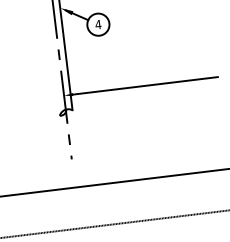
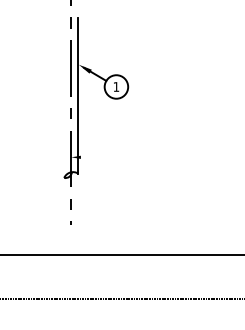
text: (98, 24) -> (116, 86), 4 -> 1
line: (144, 86) -> (157, 157), removed

